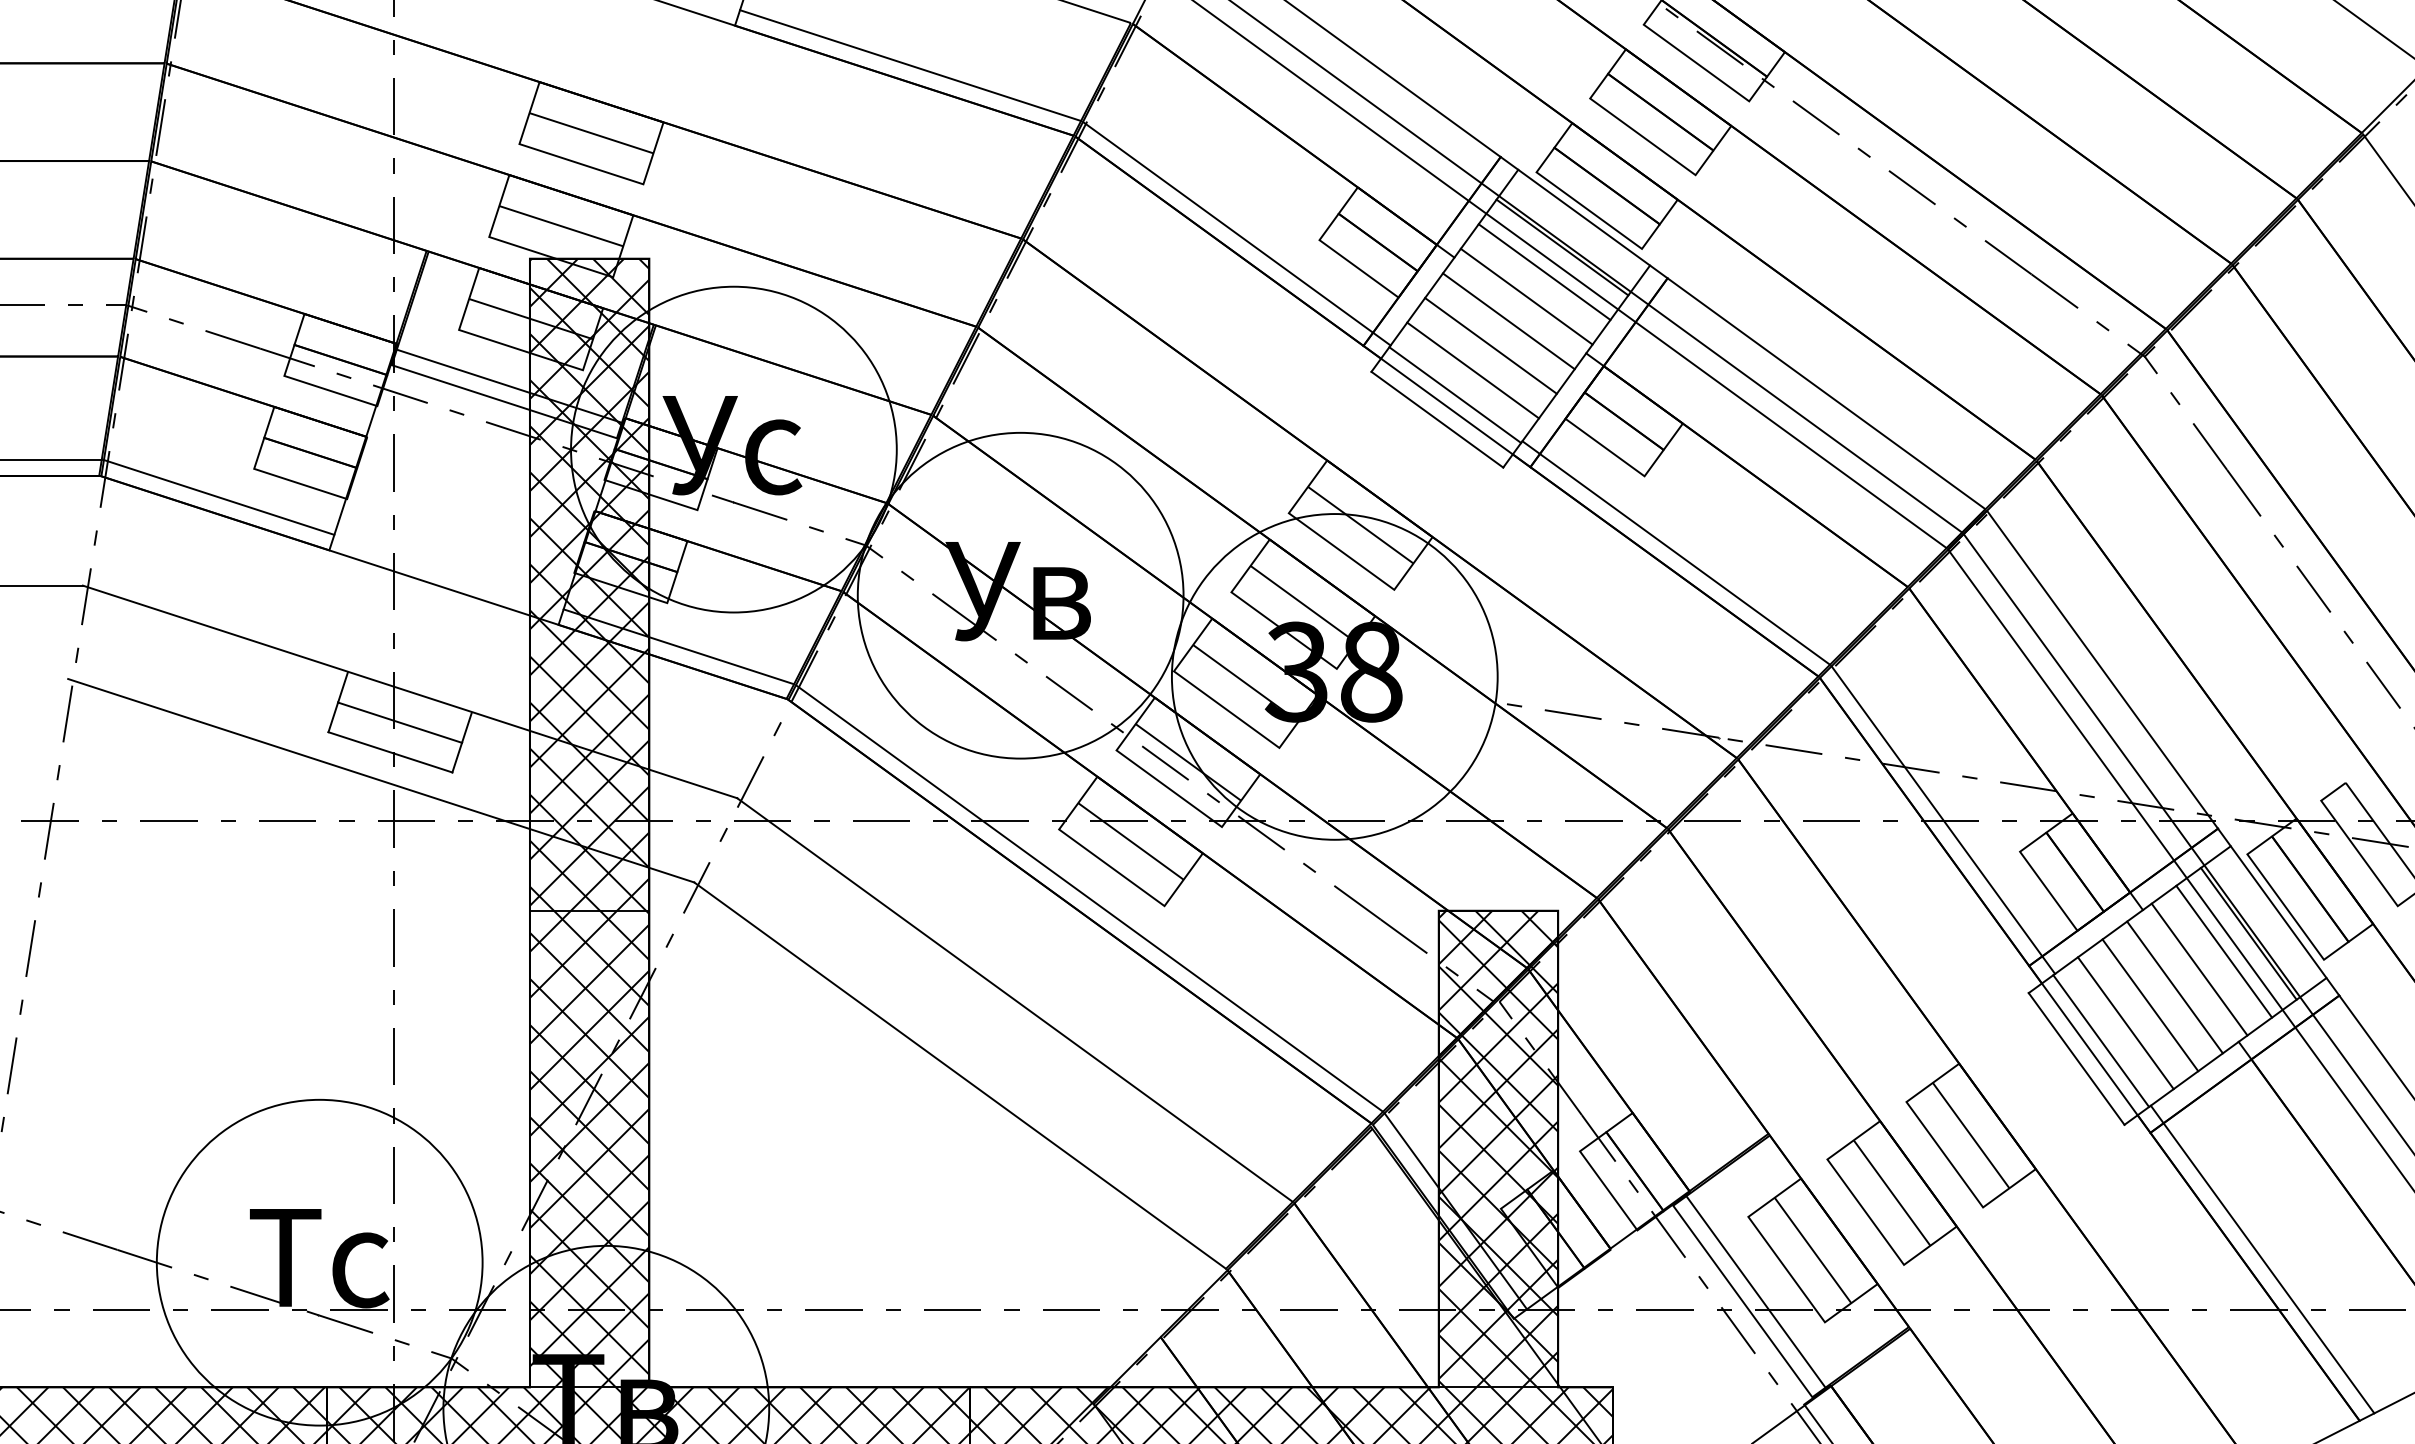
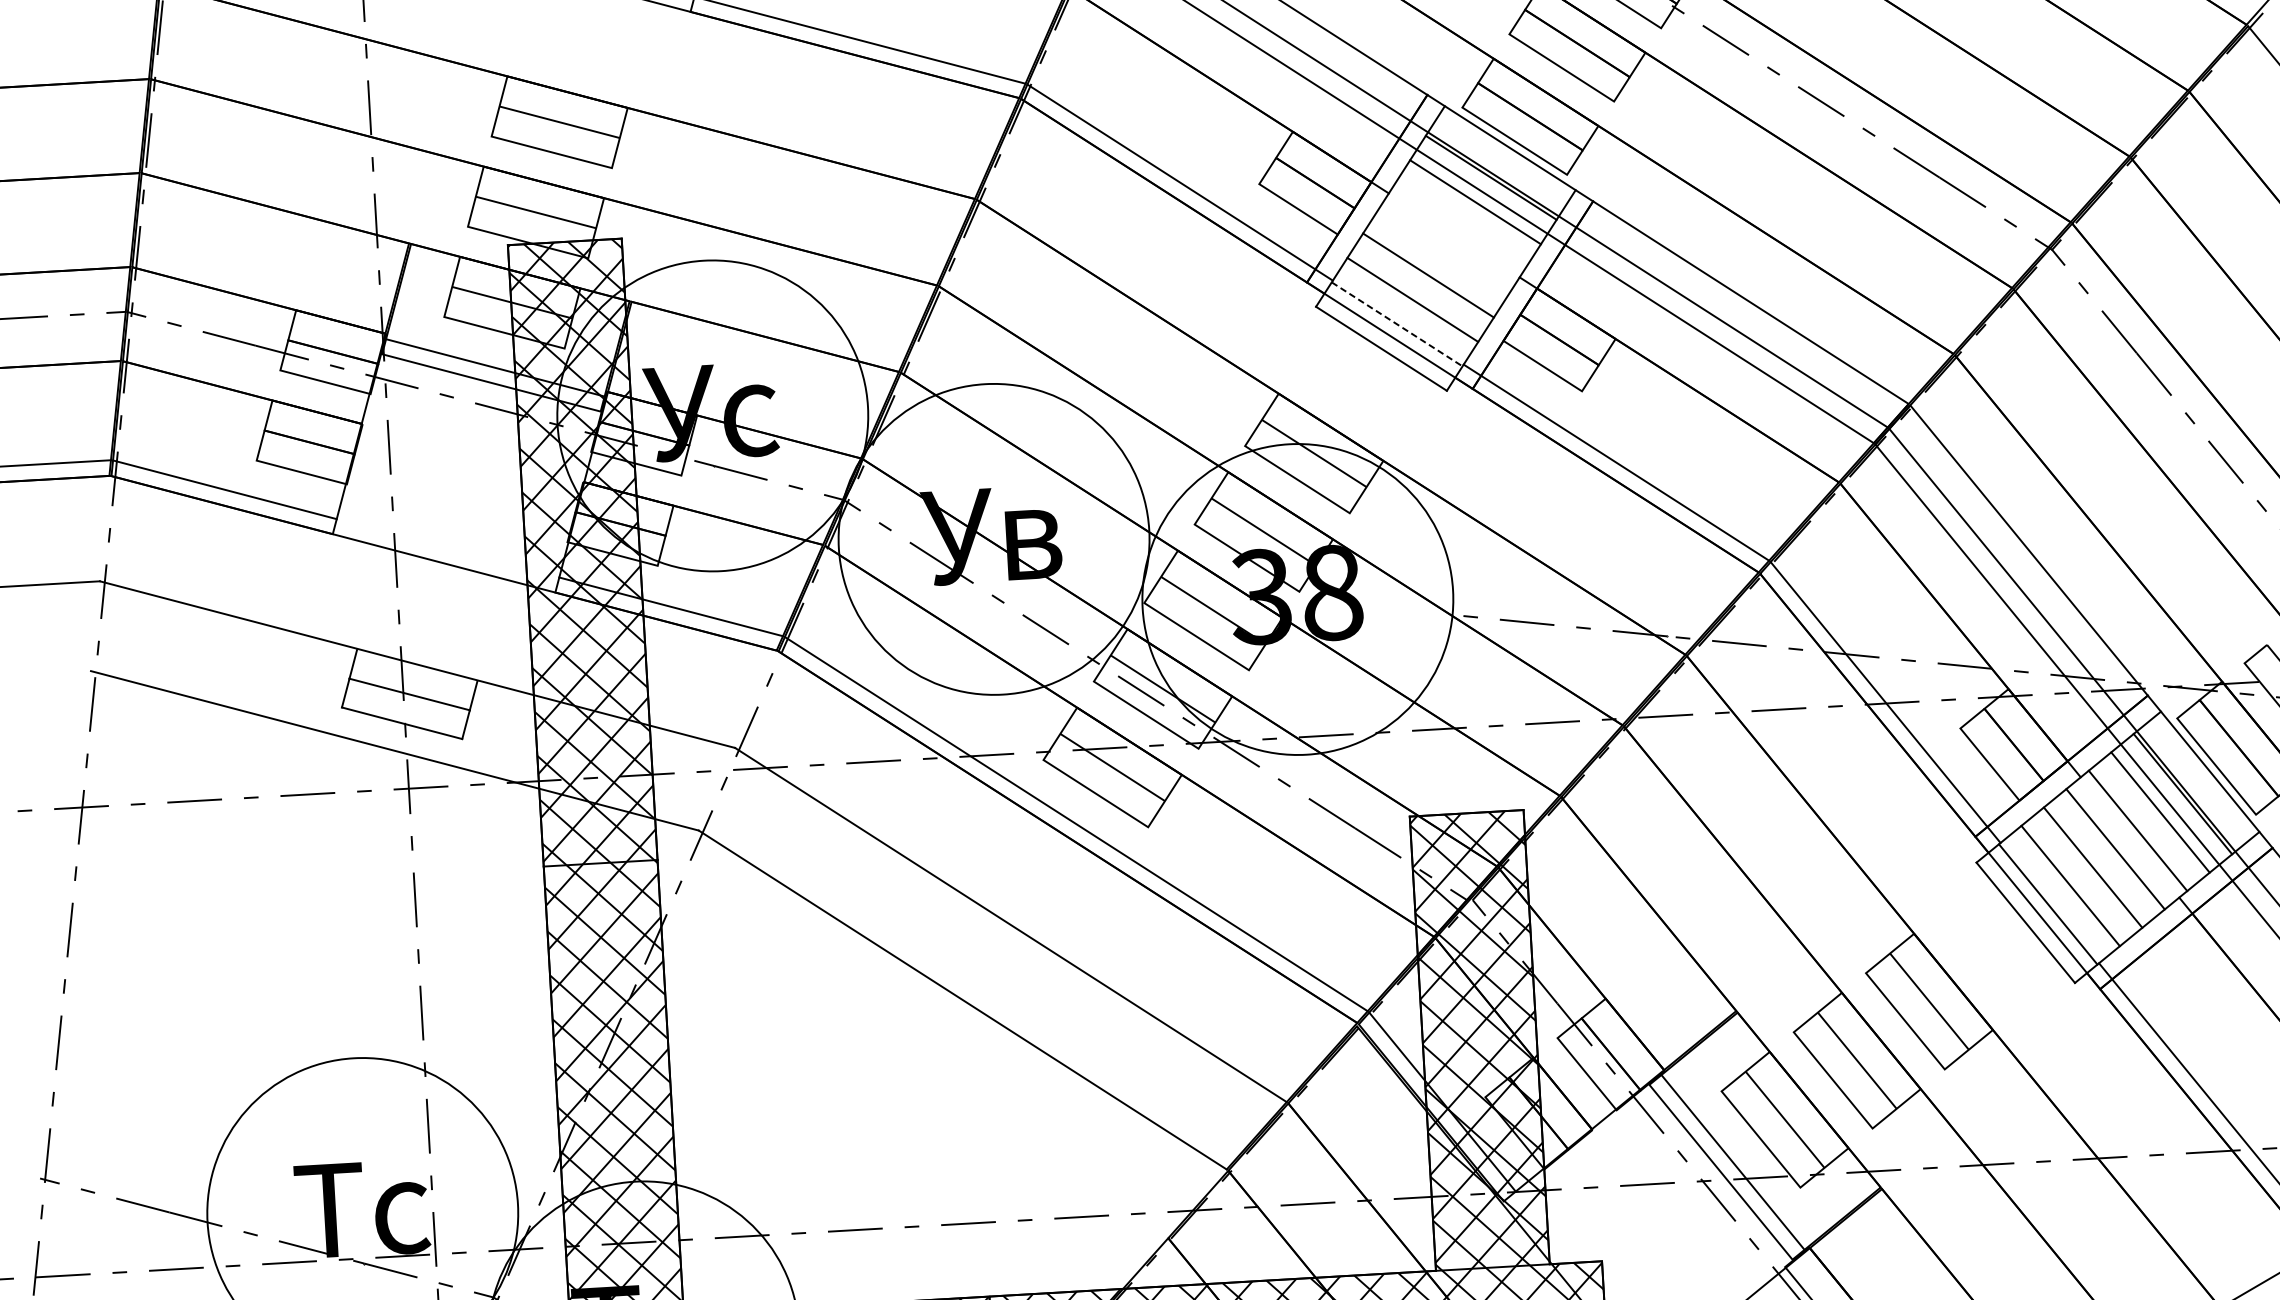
line: (1526, 296) -> (1459, 226), removed
line: (1508, 321) -> (1443, 251), removed
line: (1455, 395) -> (1397, 324), solid -> dashed

